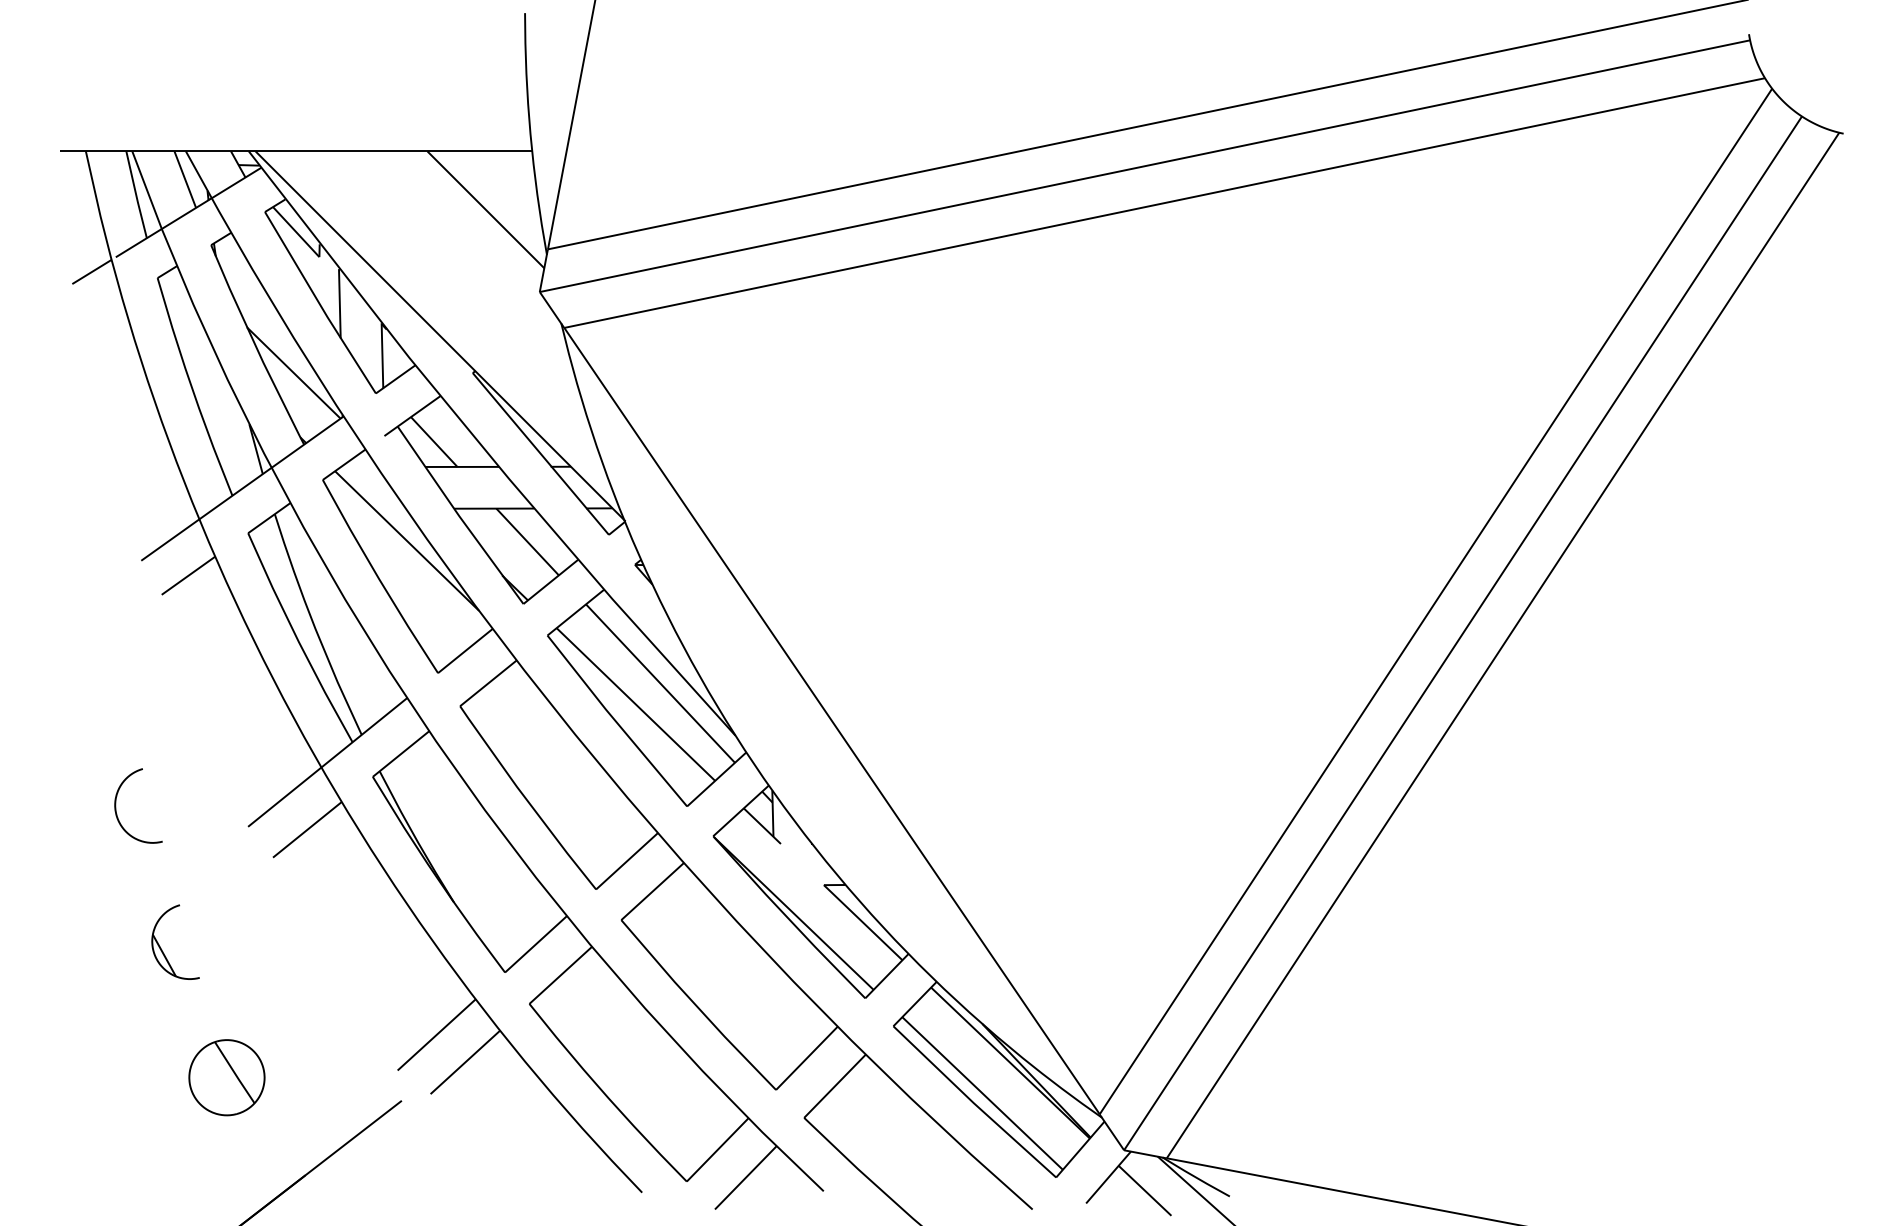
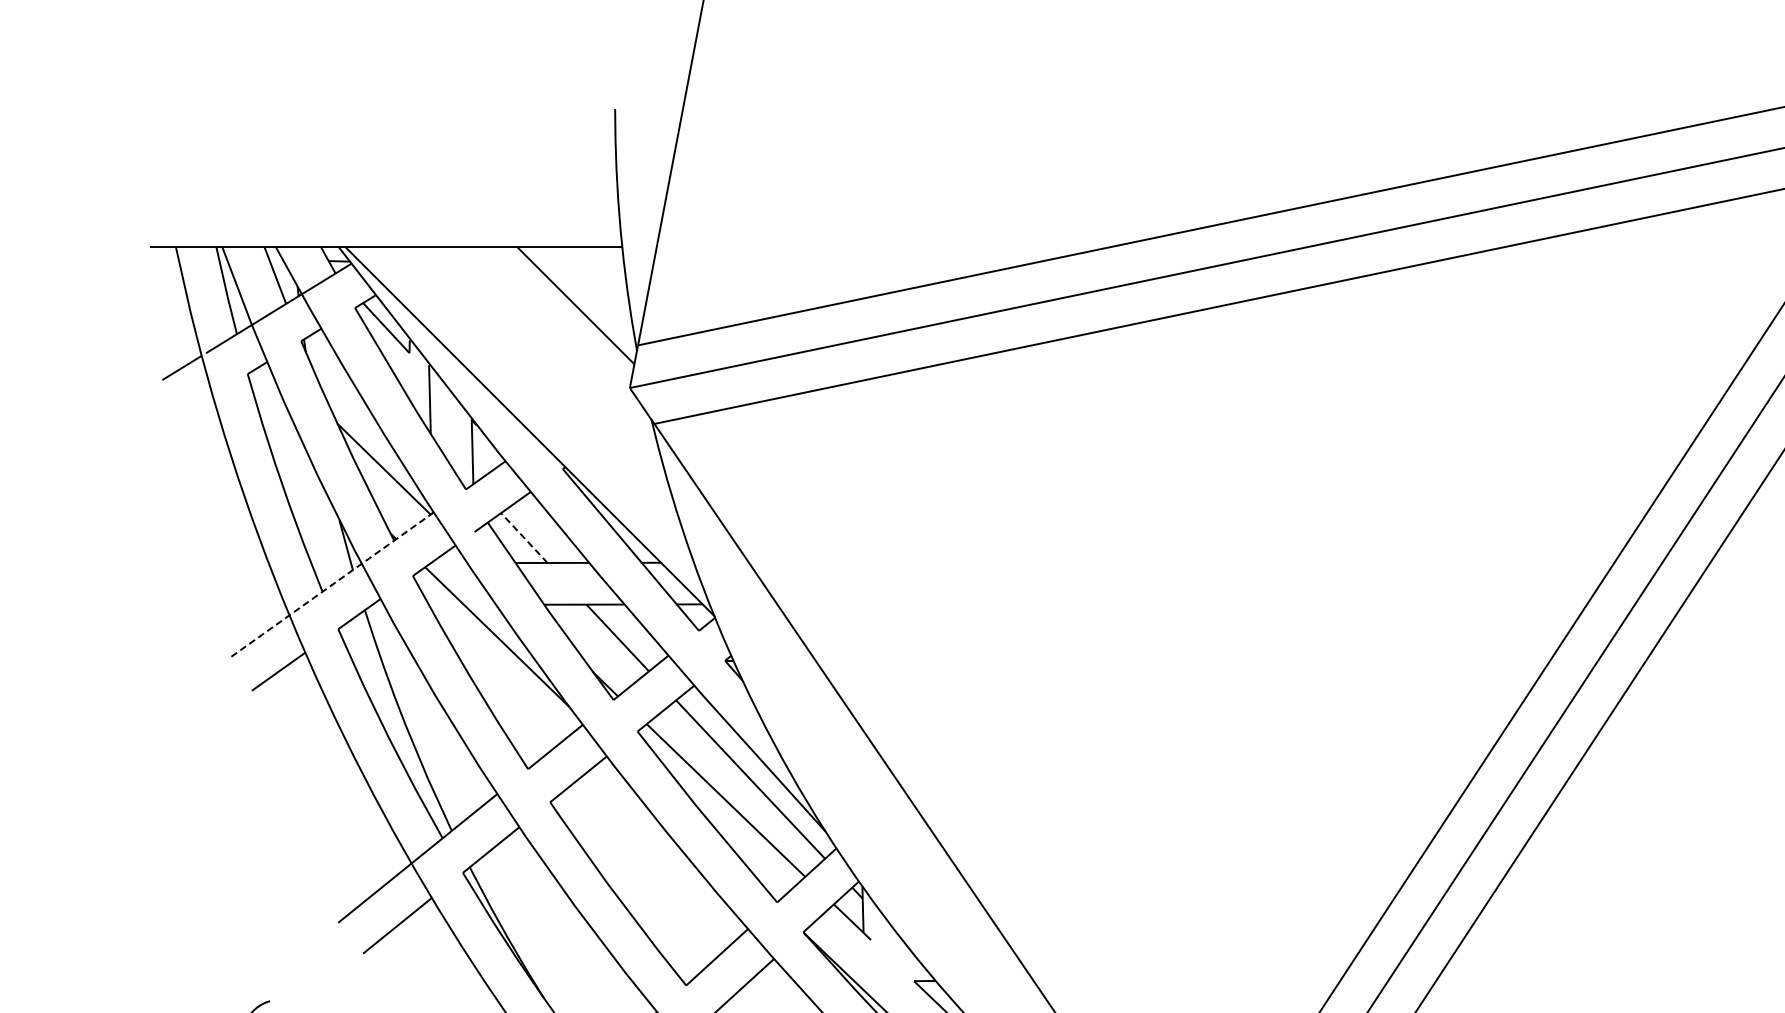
line: (433, 441) -> (523, 537), solid -> dashed
line: (242, 488) -> (332, 584), solid -> dashed
curve: (116, 805) -> (206, 901), removed

